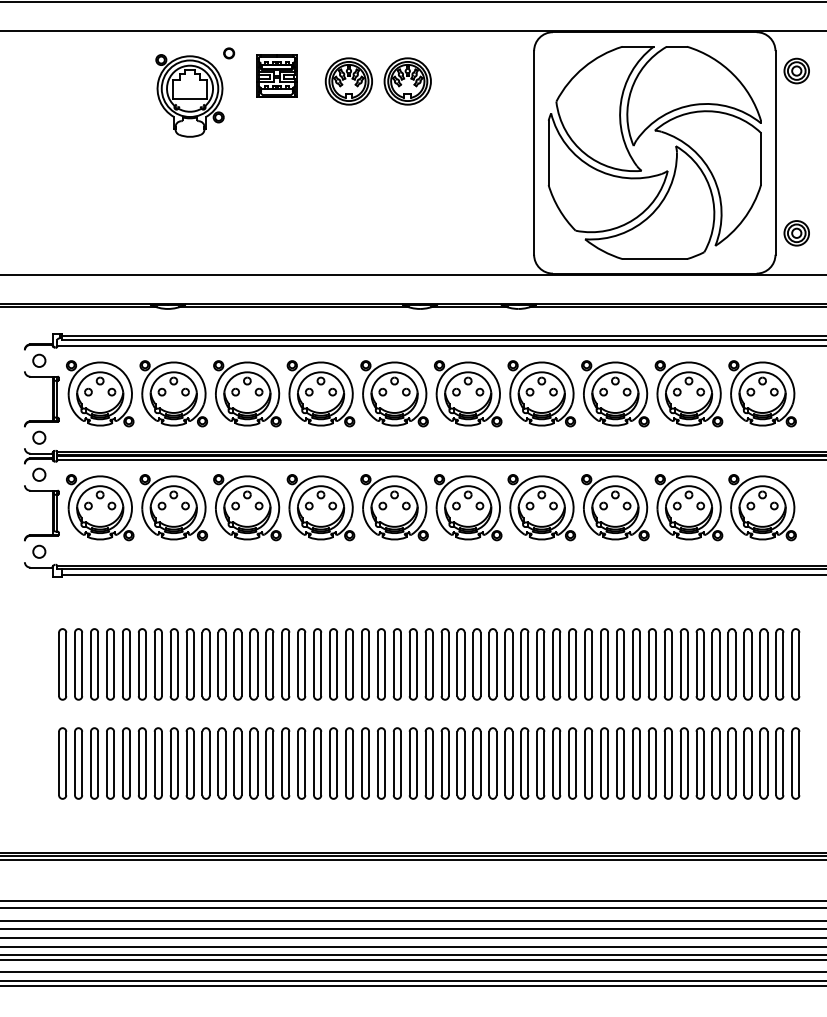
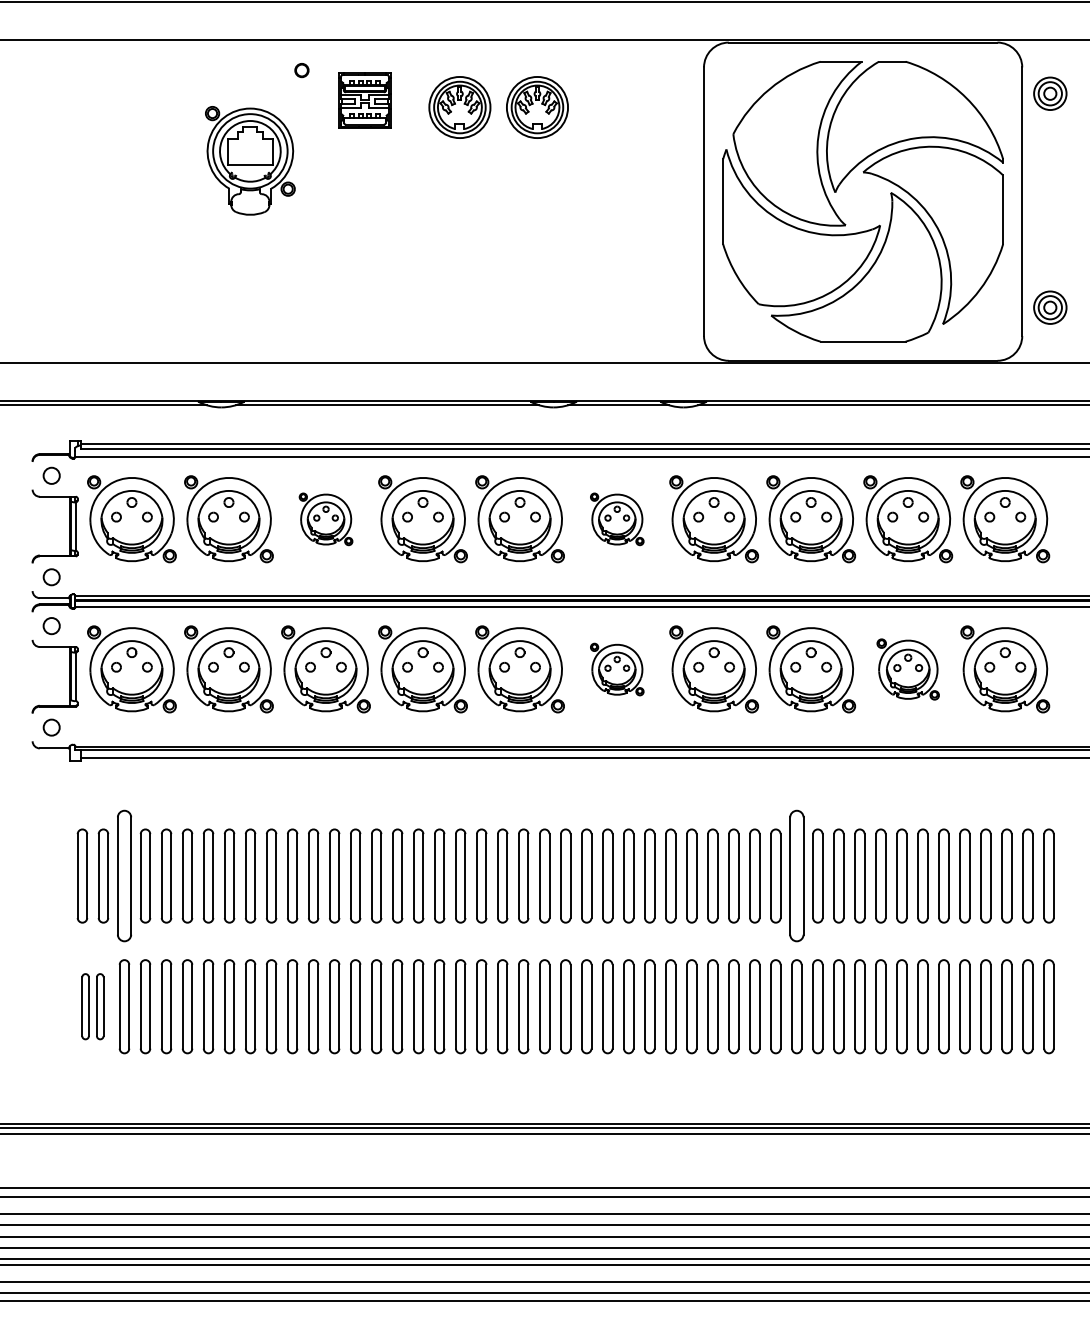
part: (189, 95) -> (249, 160), moved
part: (247, 393) -> (326, 518), size x0.6
part: (468, 393) -> (617, 518), size x0.6
part: (468, 507) -> (617, 669), size x0.6
part: (688, 507) -> (907, 669), size x0.7
part: (94, 664) -> (124, 876), size x1.4
part: (604, 664) -> (796, 876), size x1.4
part: (70, 763) -> (92, 1006), size x0.7

